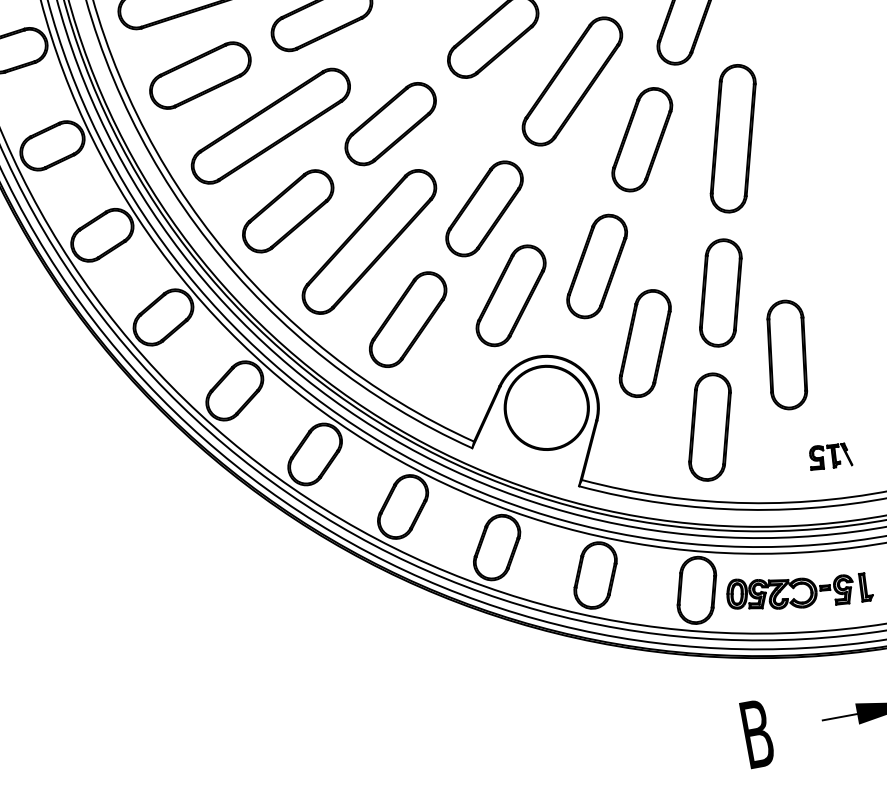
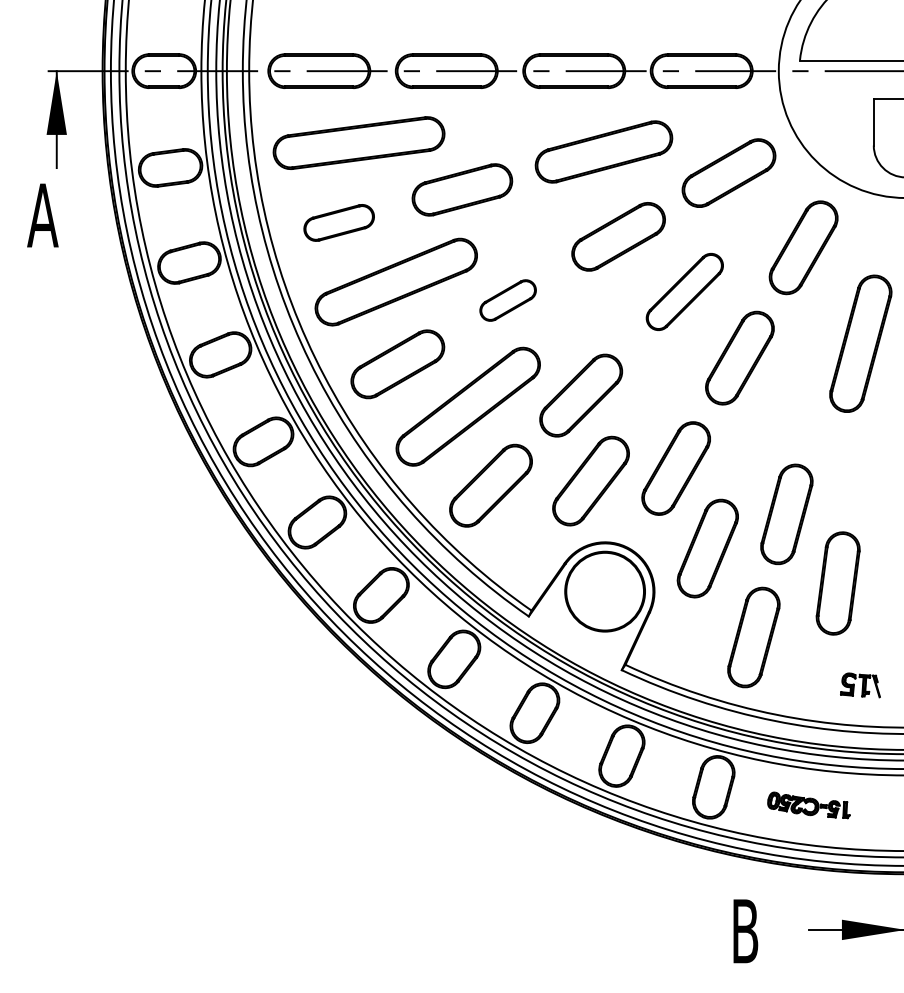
part: (199, 75) -> (338, 222), size x0.7
part: (572, 81) -> (684, 291), size x0.7
part: (389, 124) -> (507, 300), size x0.6
part: (732, 138) -> (860, 343), moved
part: (798, 591) -> (808, 805), size x0.6

